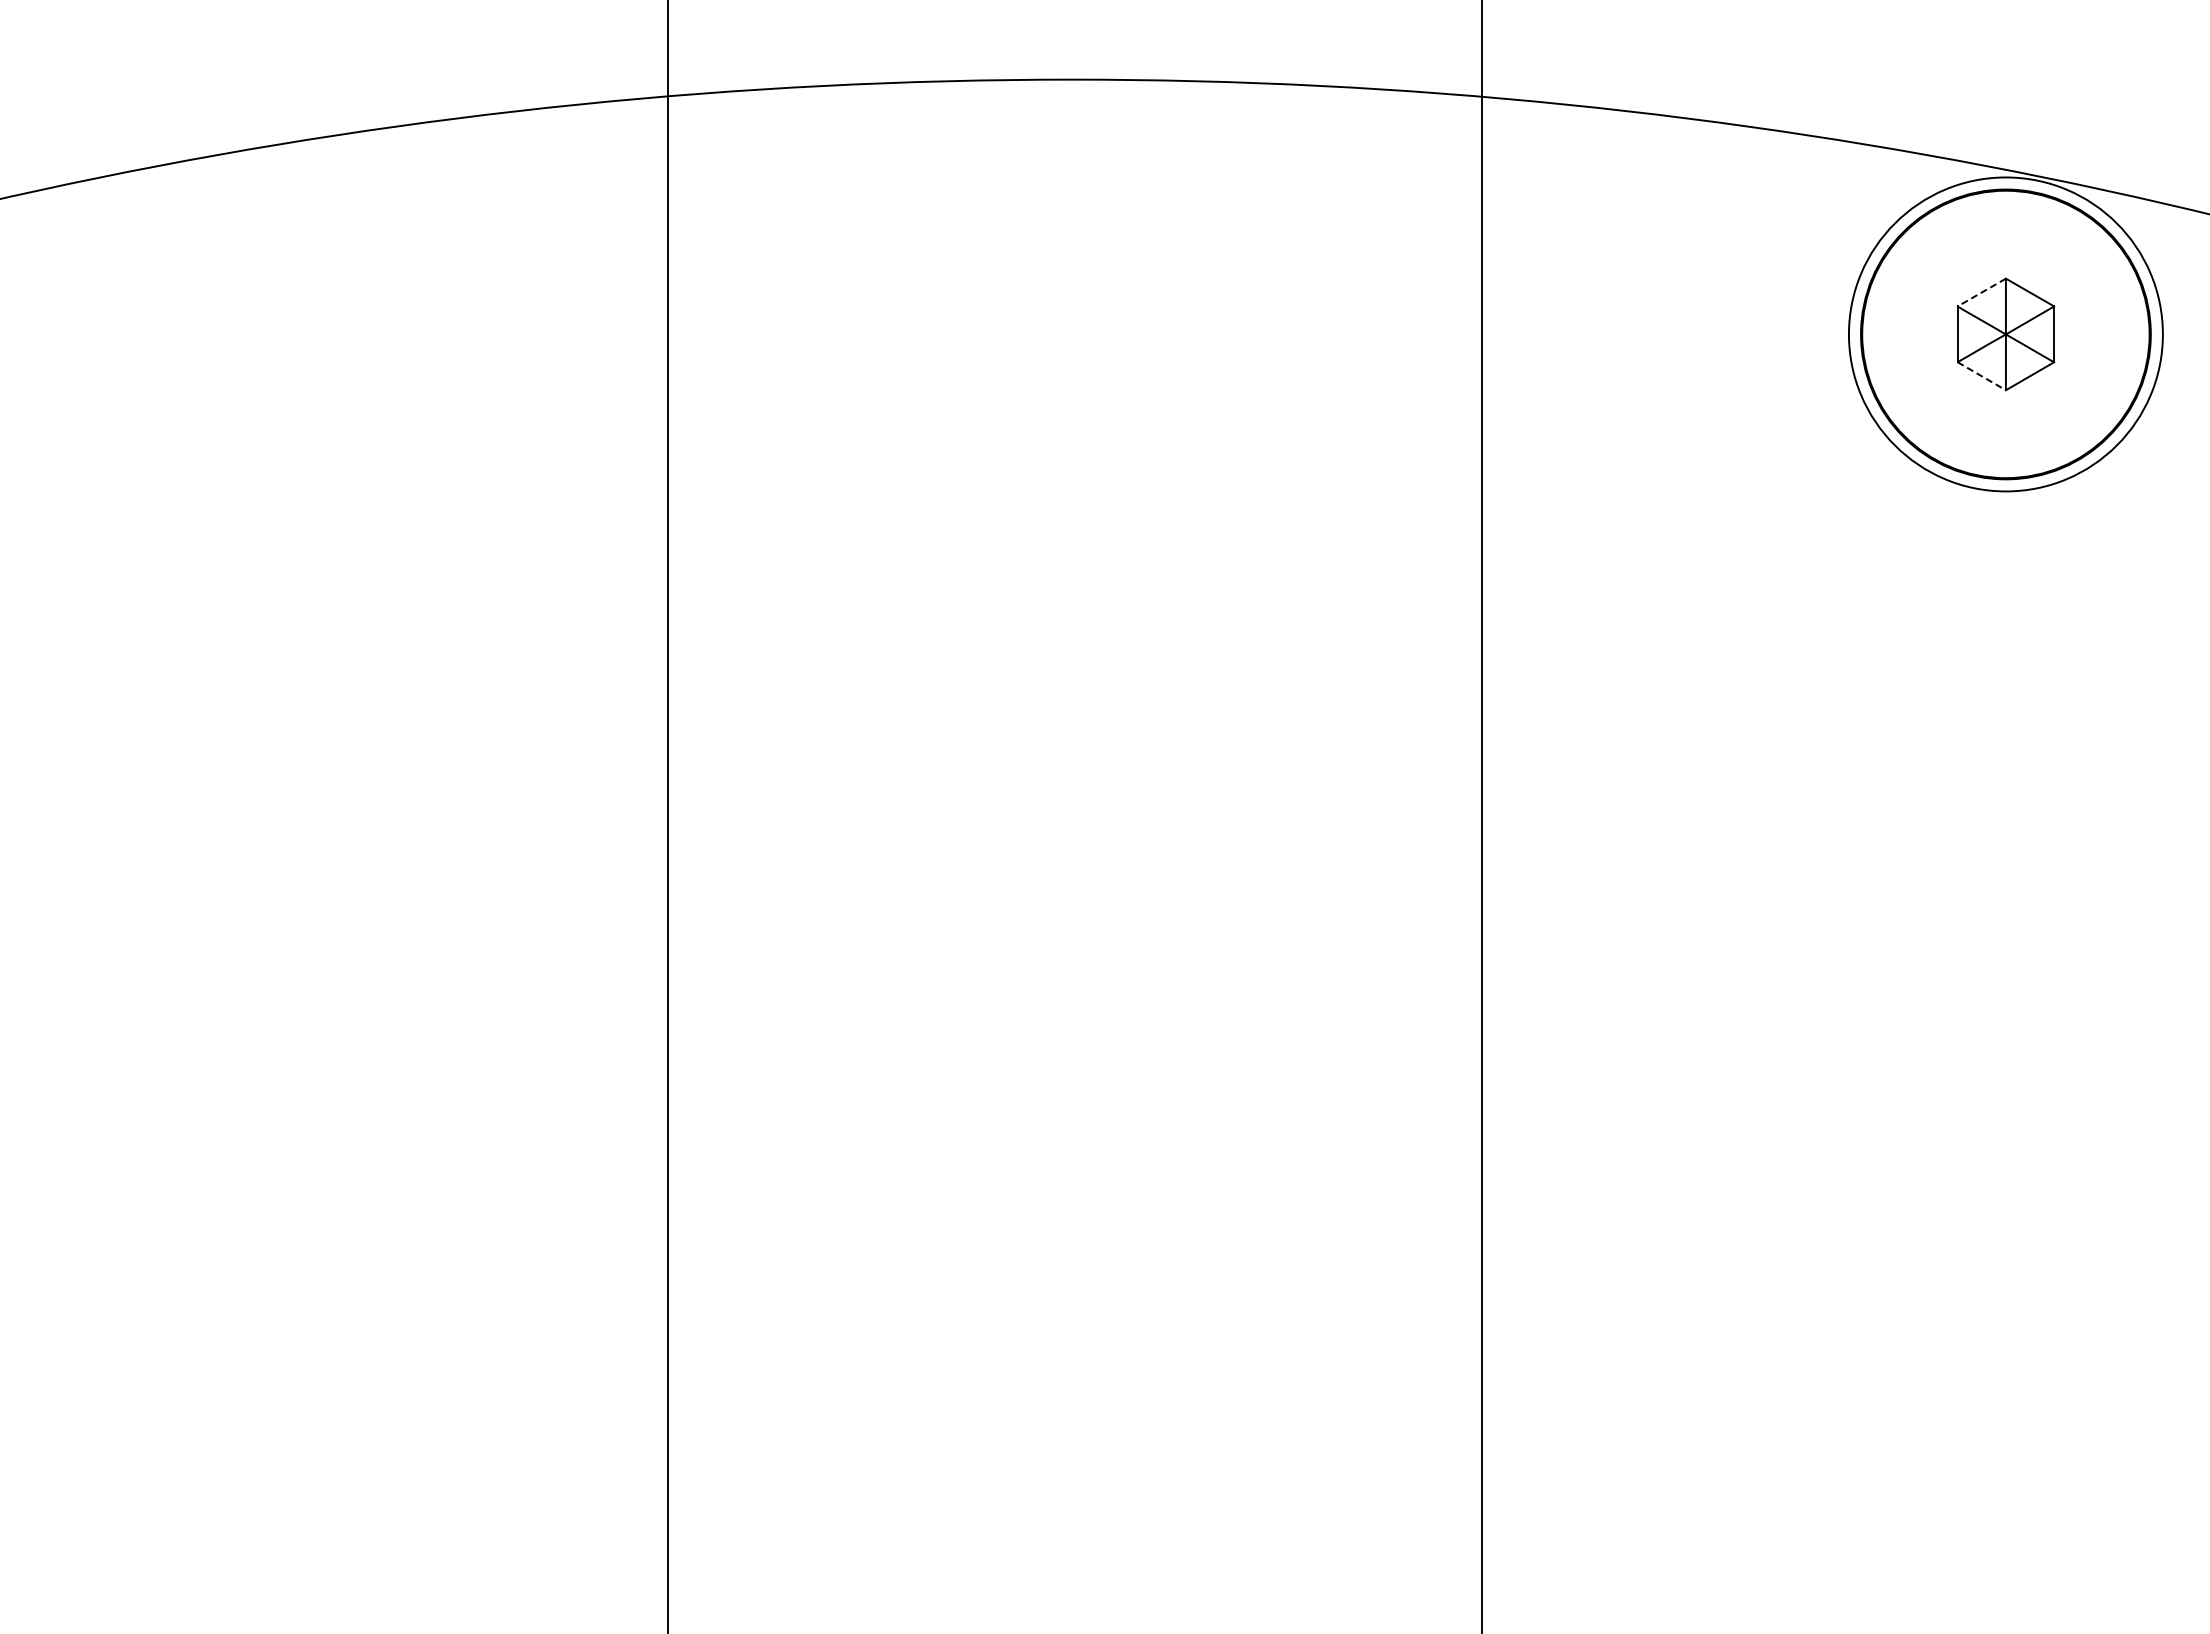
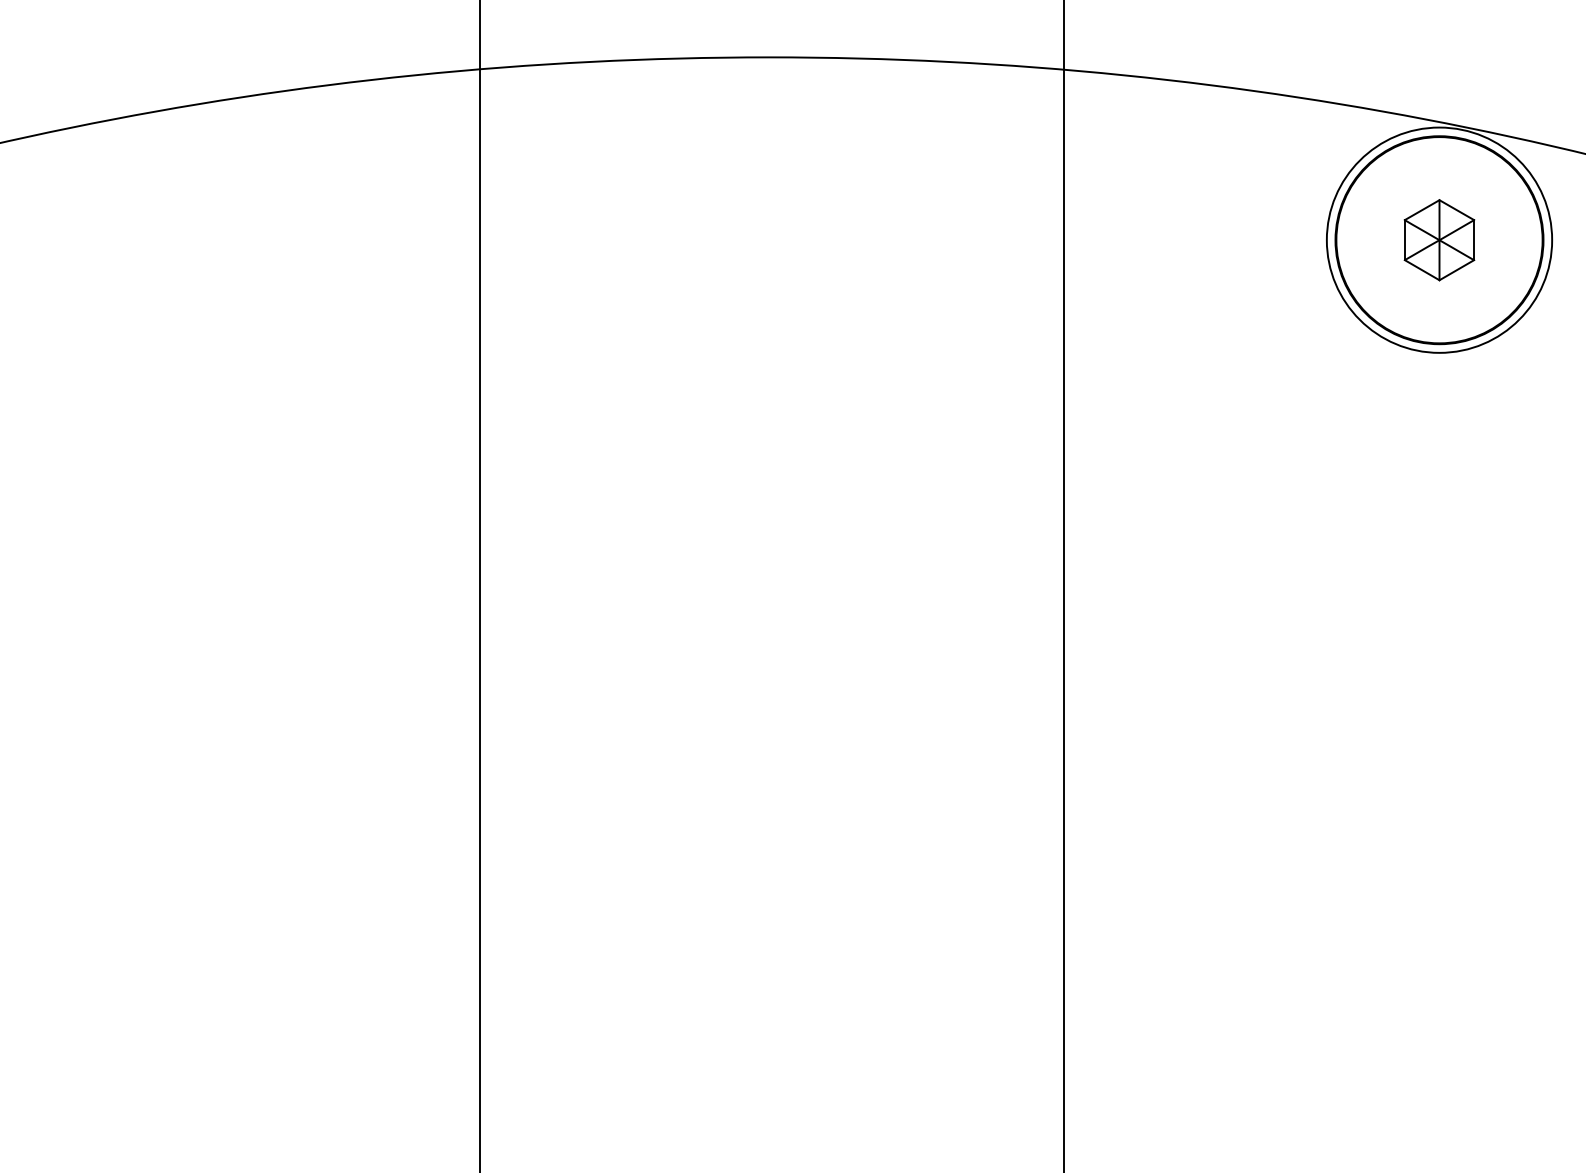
line: (1981, 292) -> (1421, 210), dashed -> solid
line: (1981, 376) -> (1421, 270), dashed -> solid

